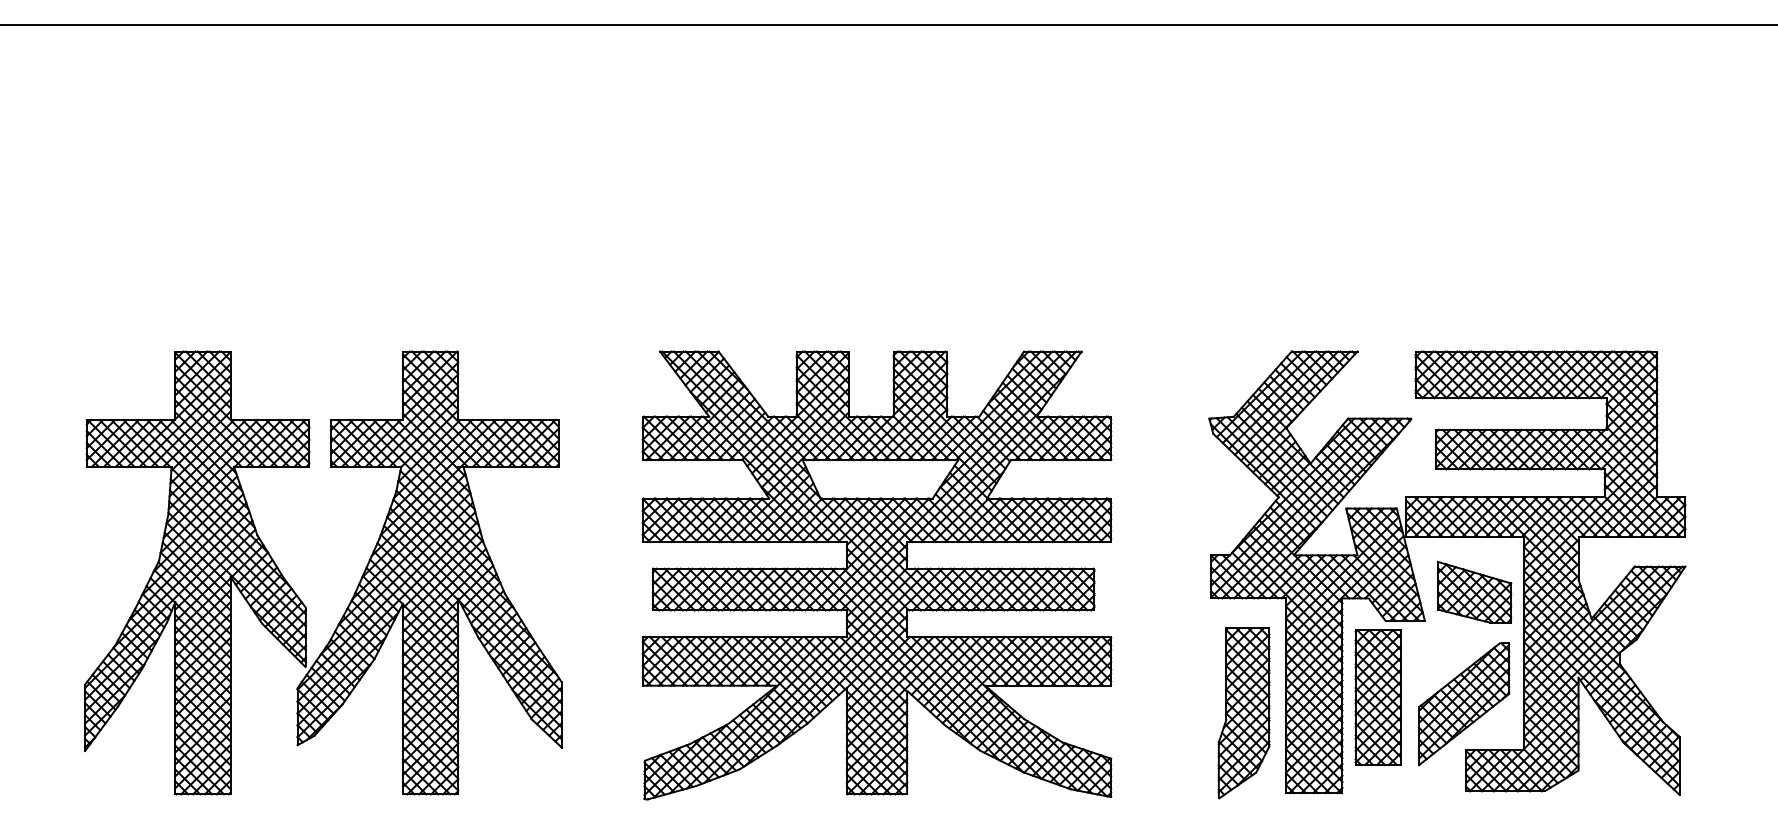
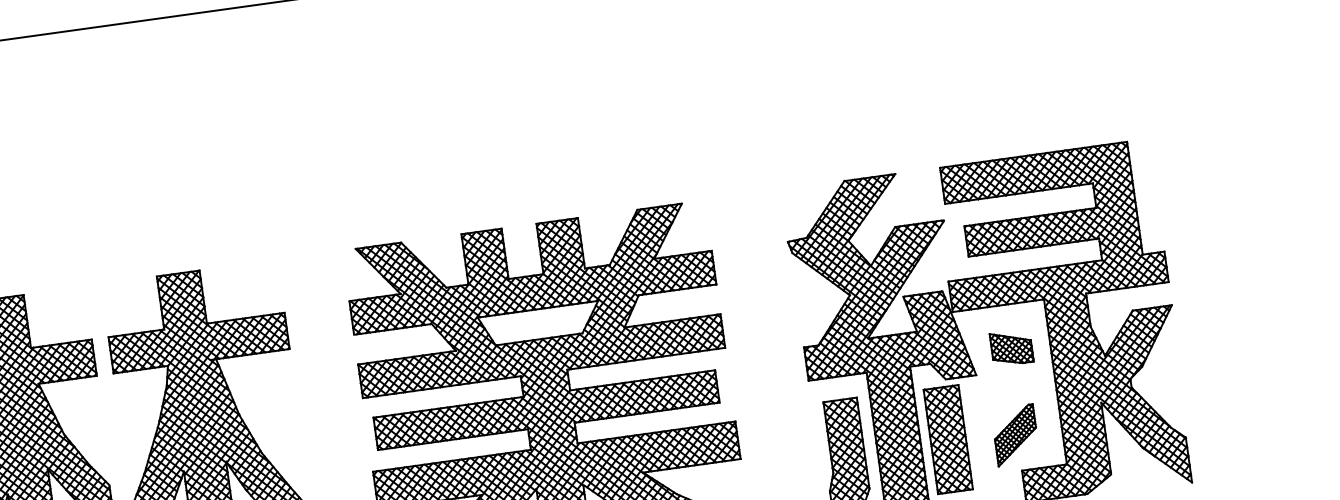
part: (1474, 592) -> (1011, 347), size x0.7
part: (1464, 703) -> (1015, 434), size x0.6

